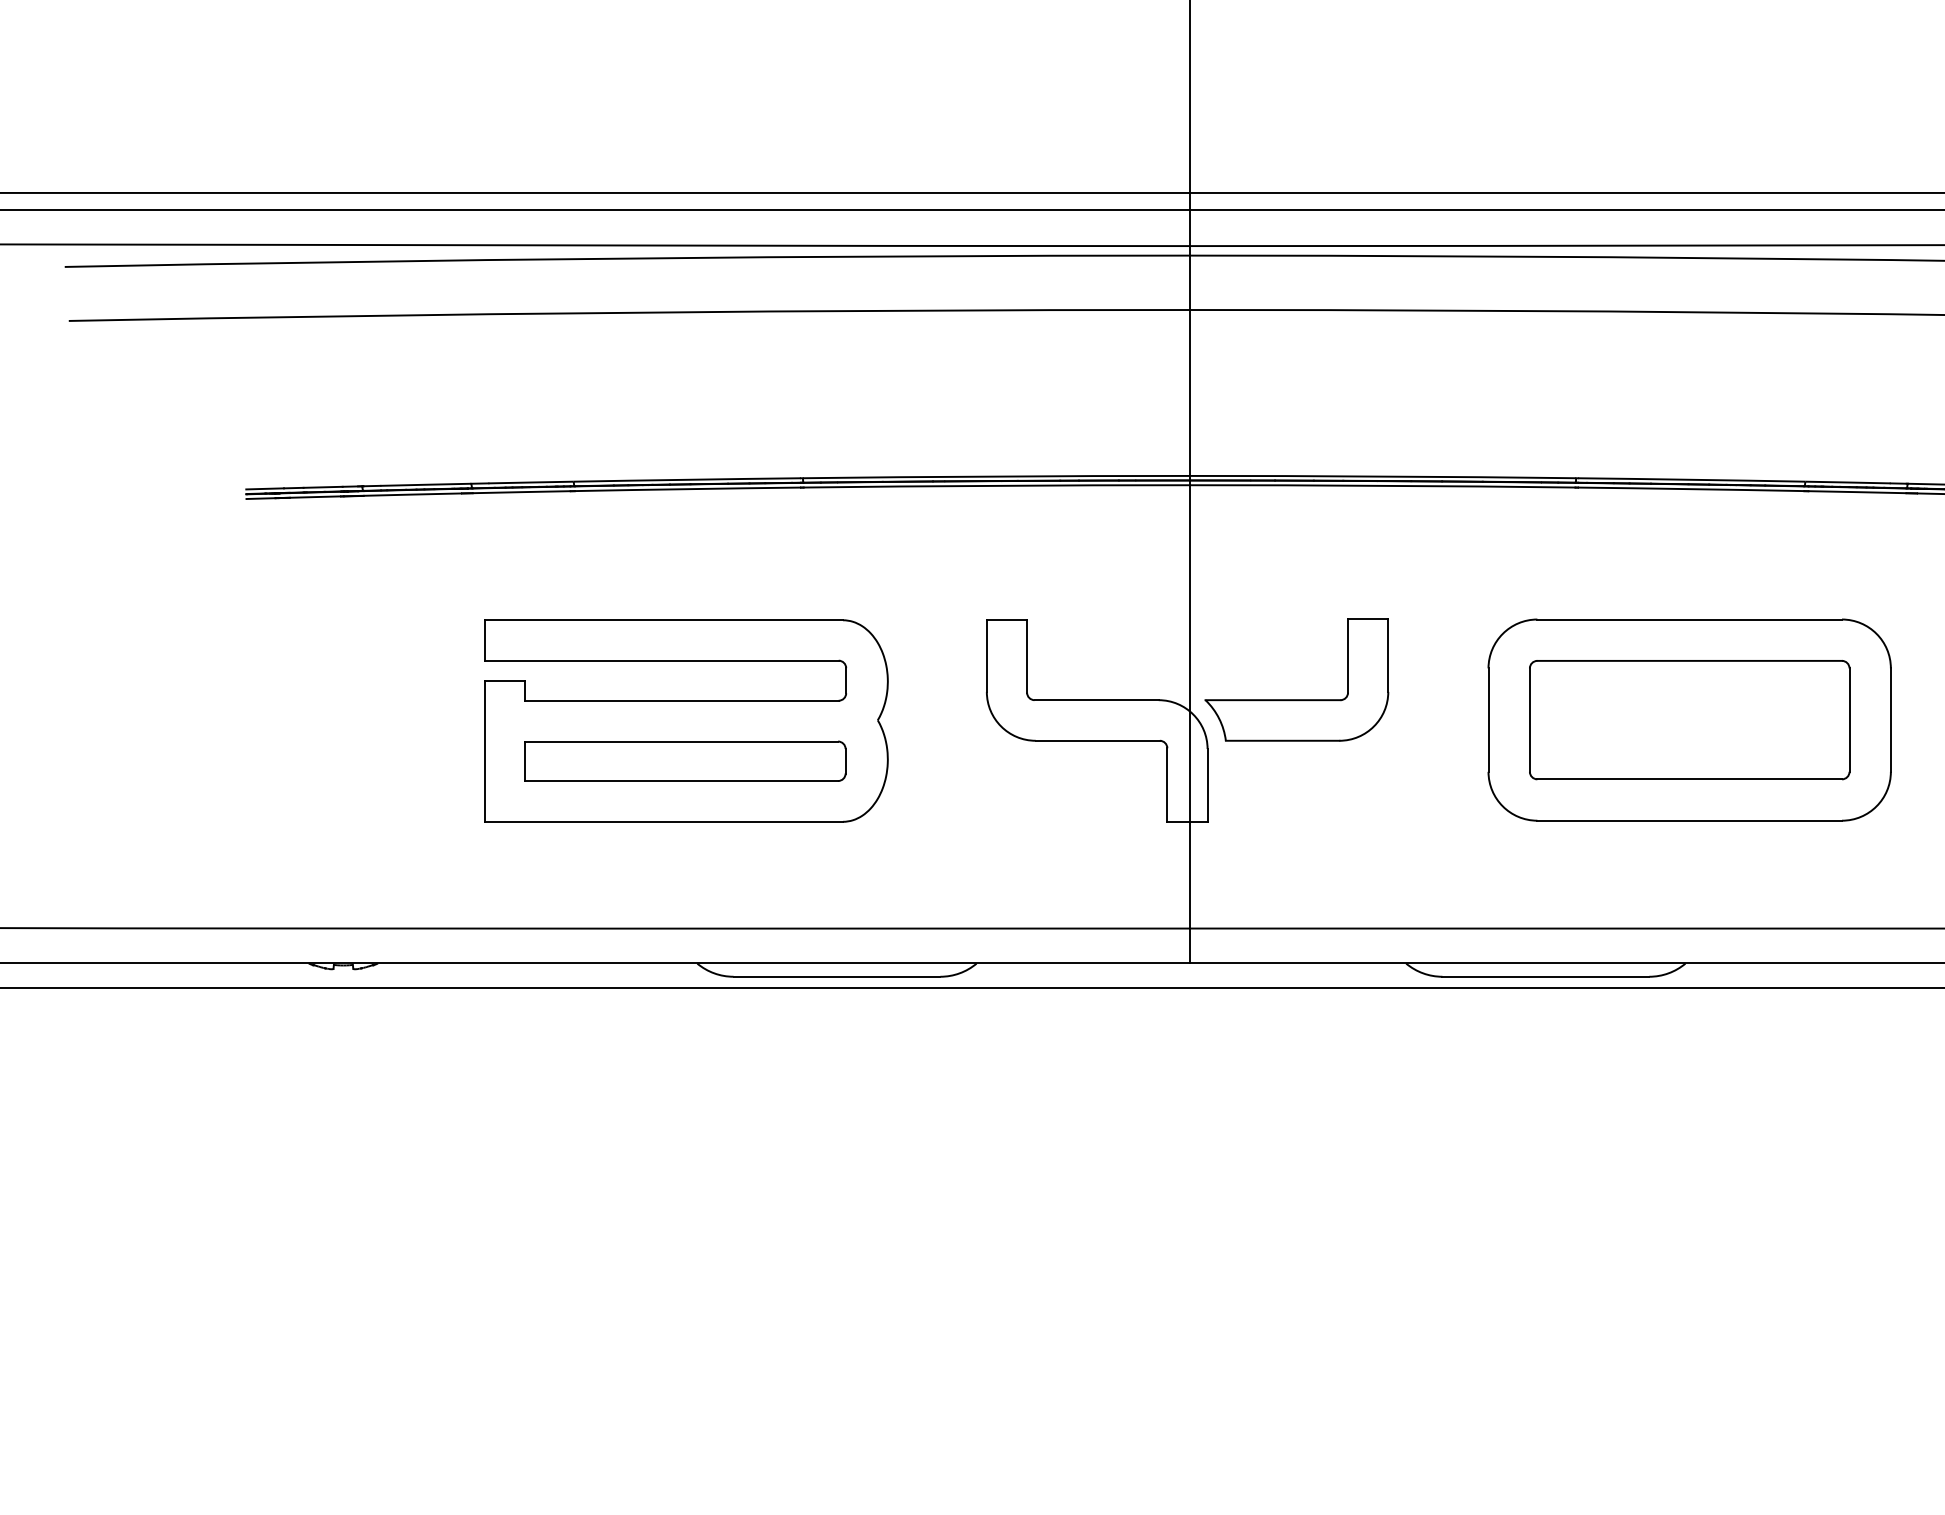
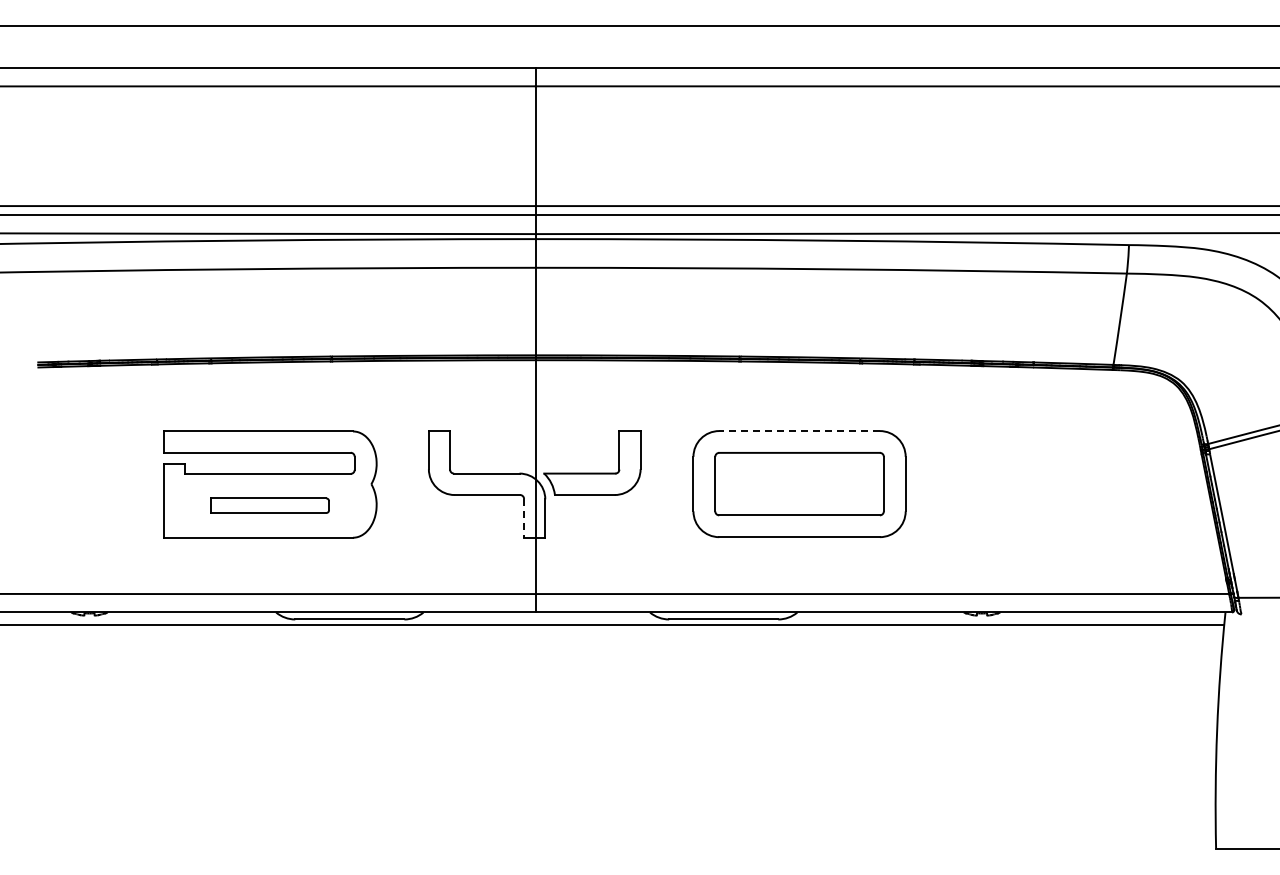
line: (1689, 620) -> (799, 431), solid -> dashed
part: (684, 760) -> (269, 505), size x0.7
line: (1168, 785) -> (524, 518), solid -> dashed

